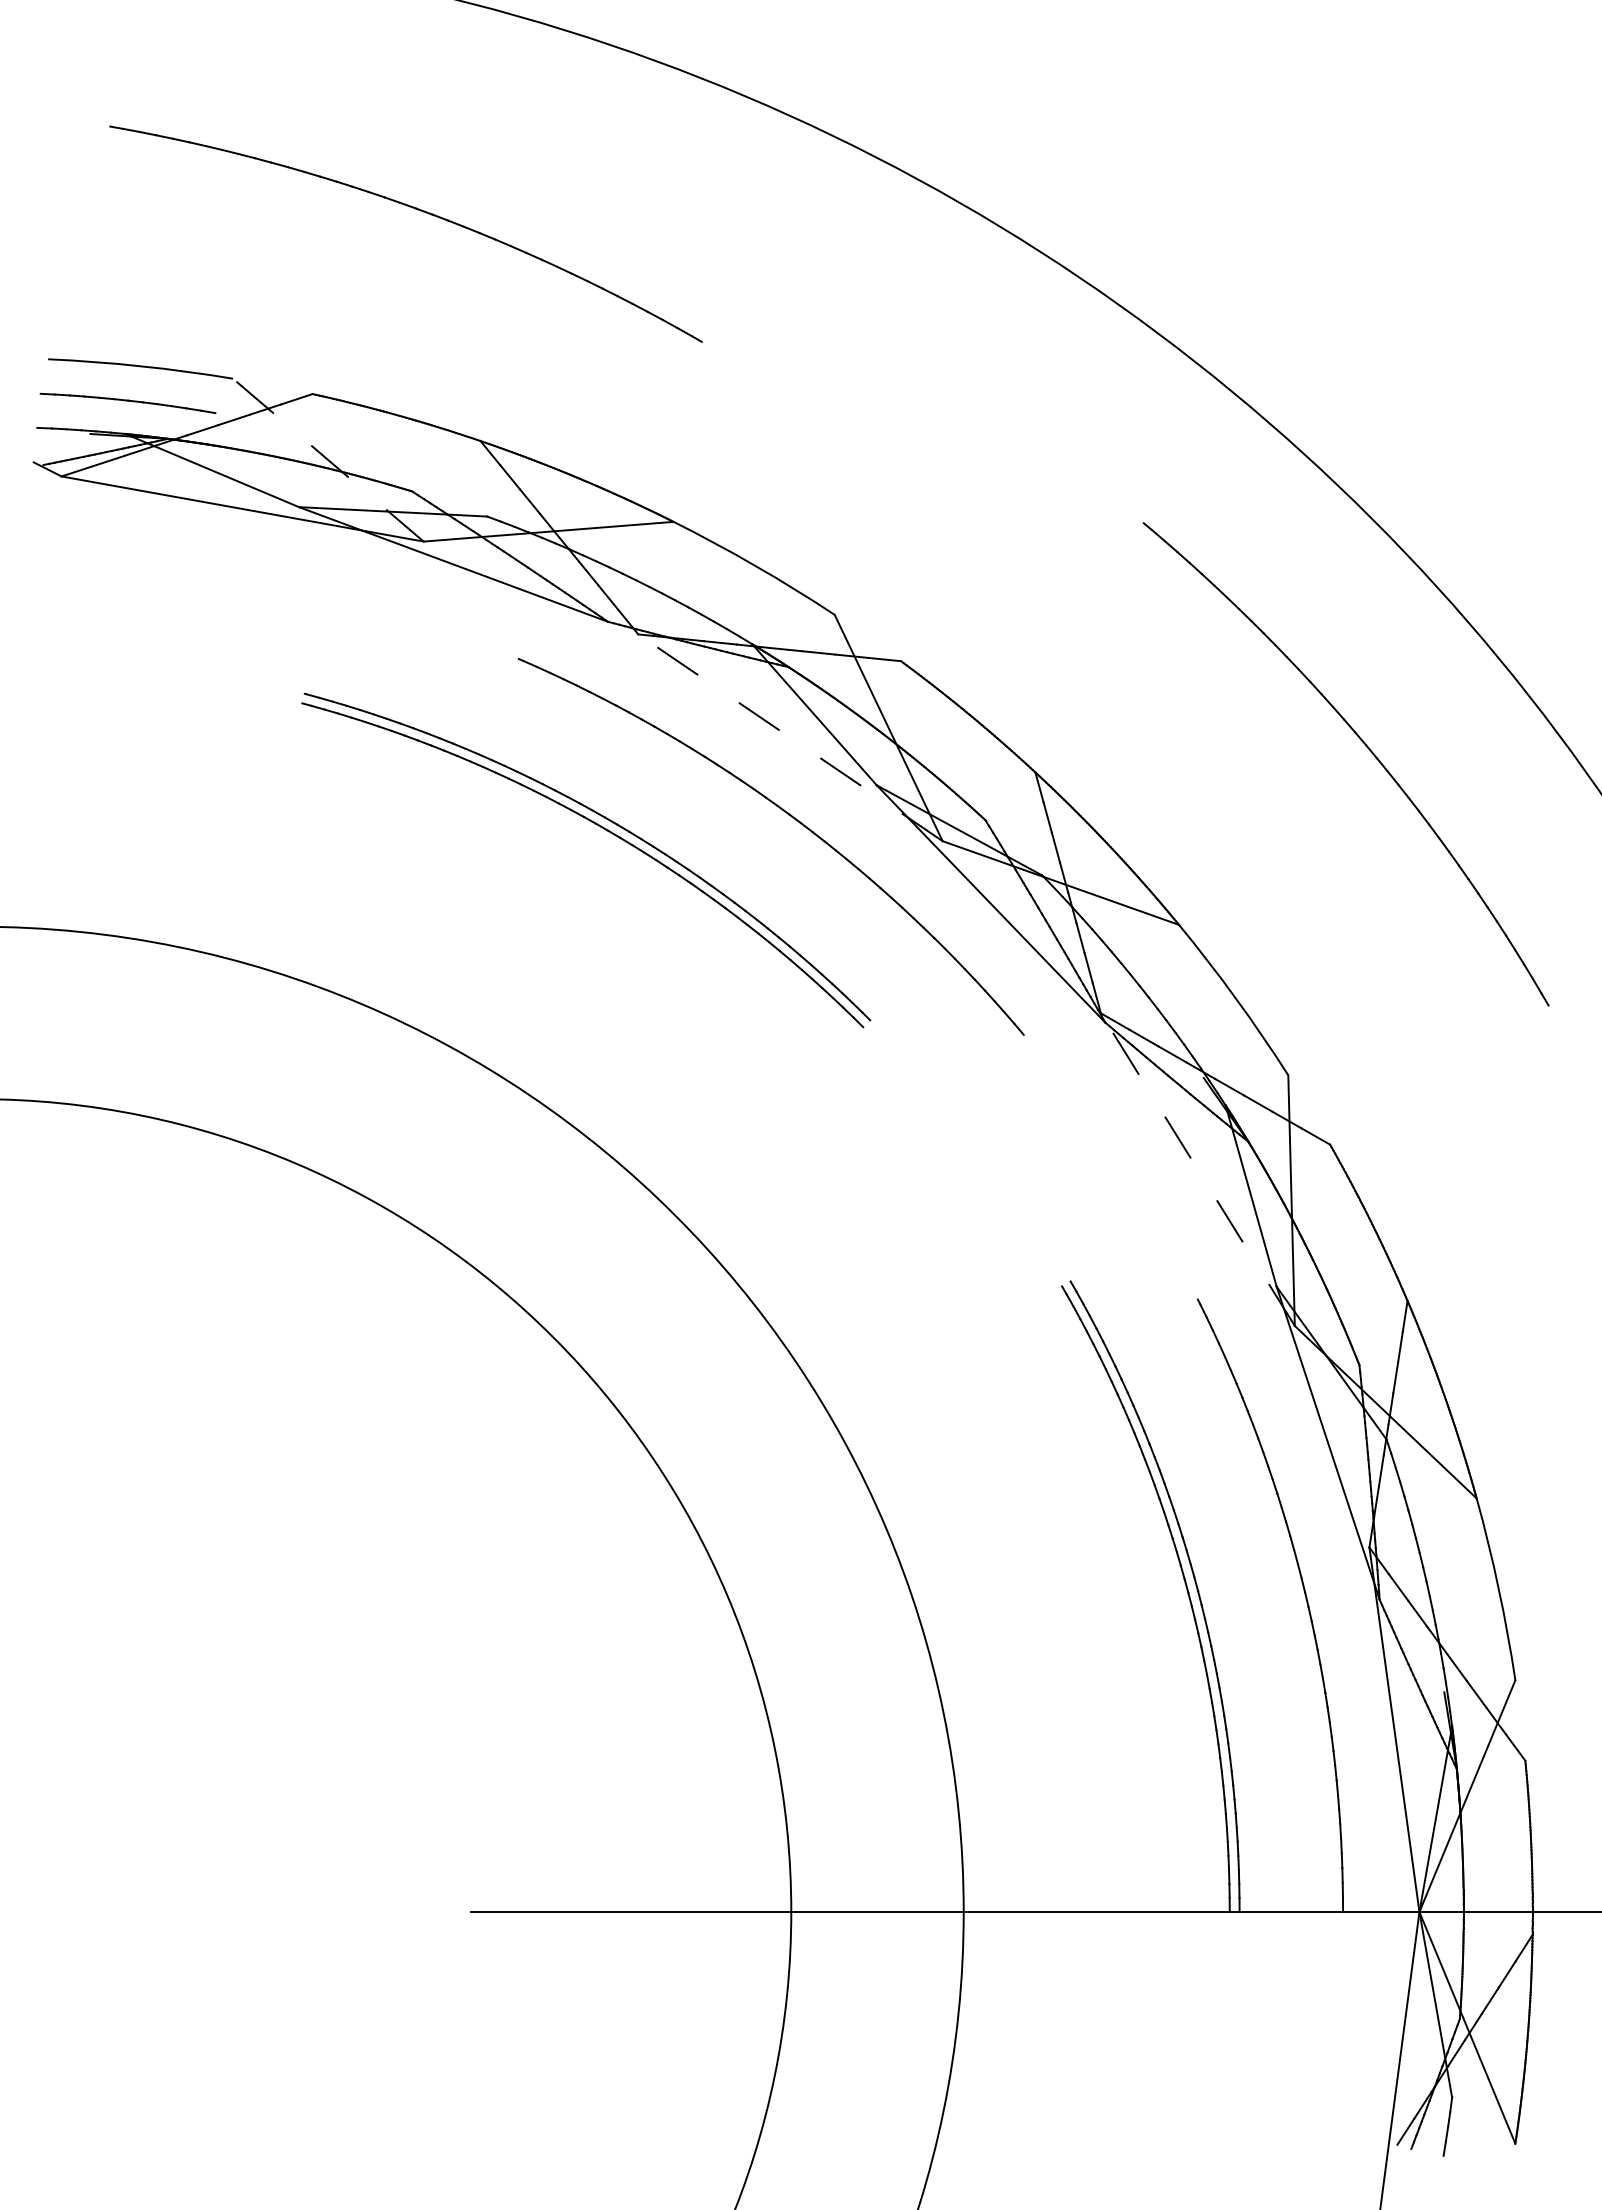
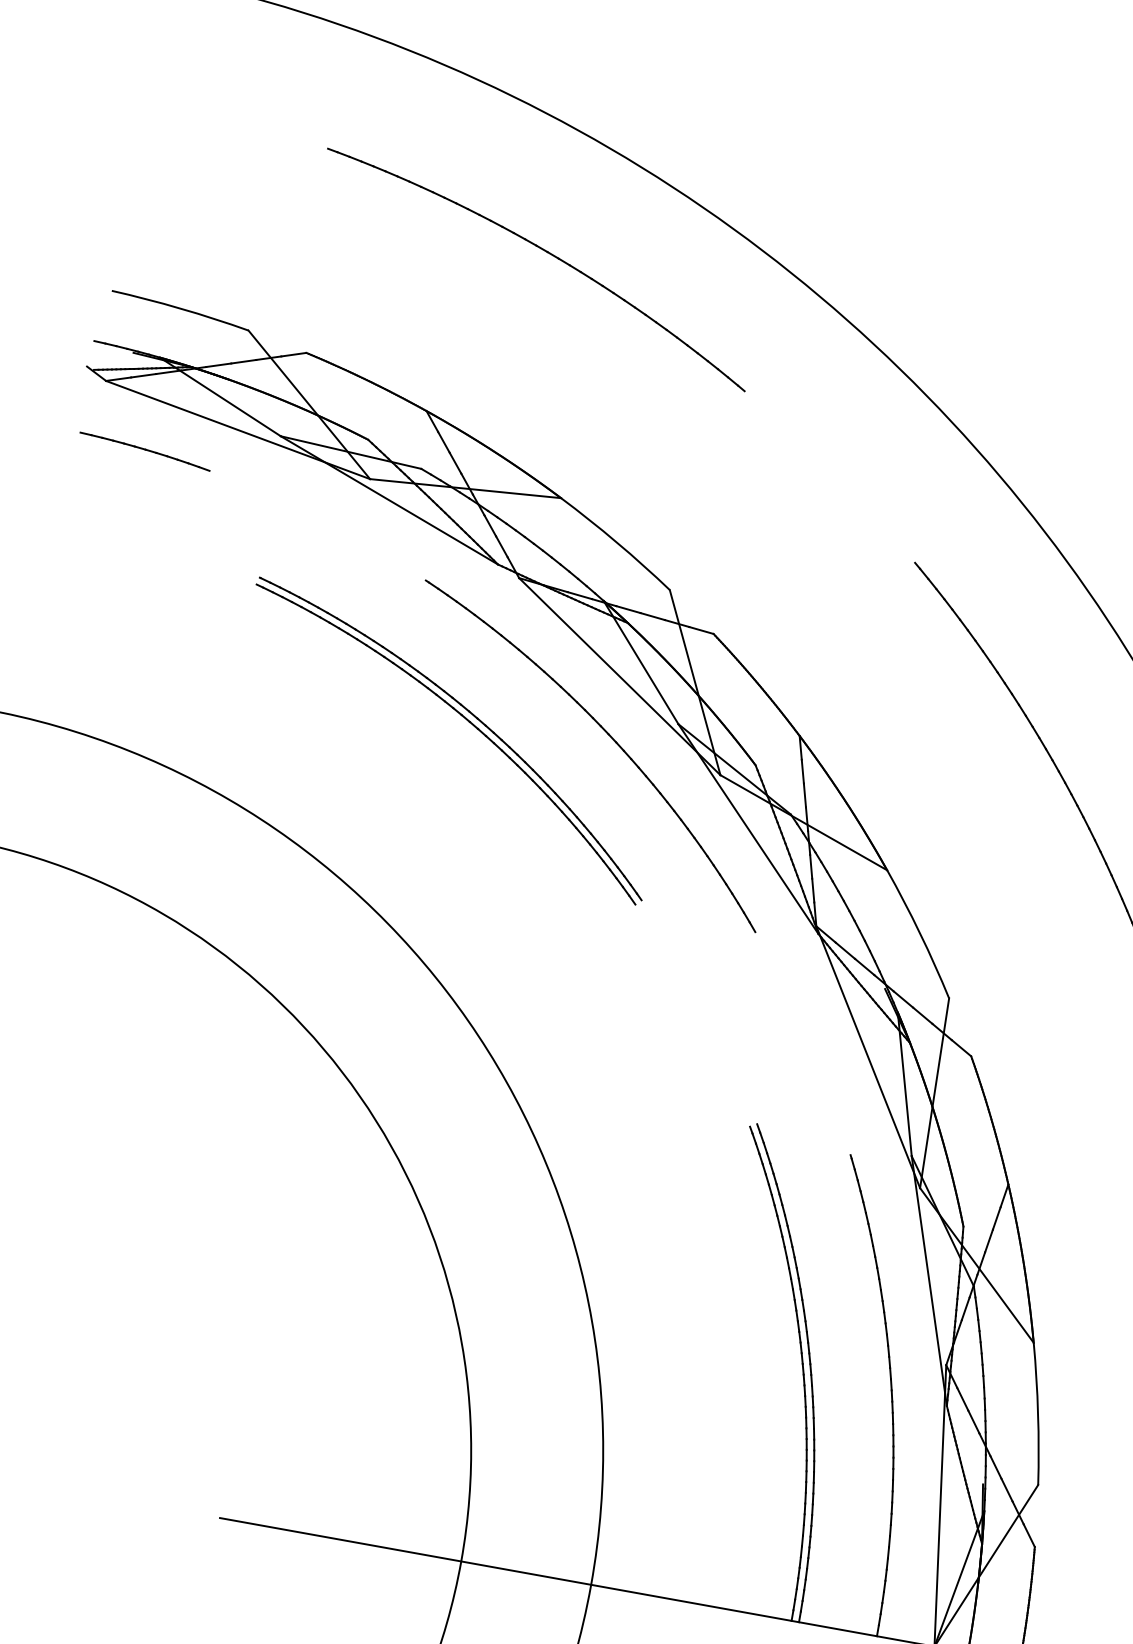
part: (412, 208) -> (544, 251), moved
part: (127, 403) -> (144, 451), moved
line: (327, 459) -> (308, 404), dashed -> solid
line: (790, 737) -> (619, 676), dashed -> solid
line: (1197, 1169) -> (867, 1057), dashed -> solid

